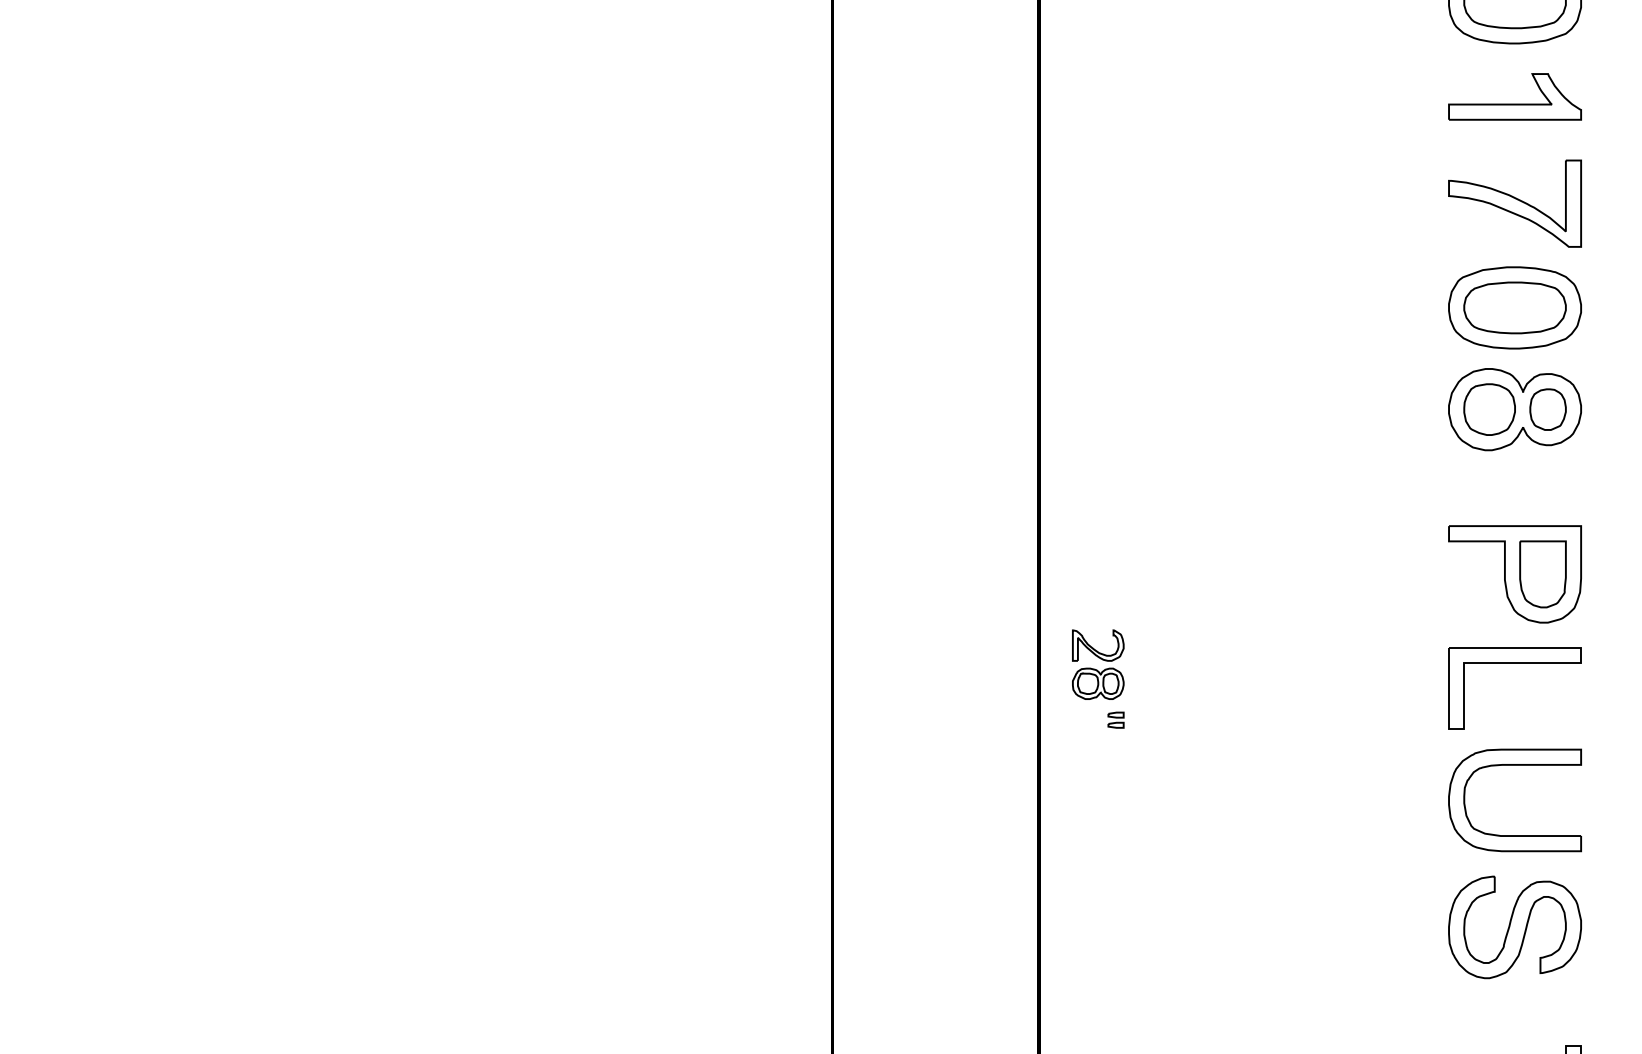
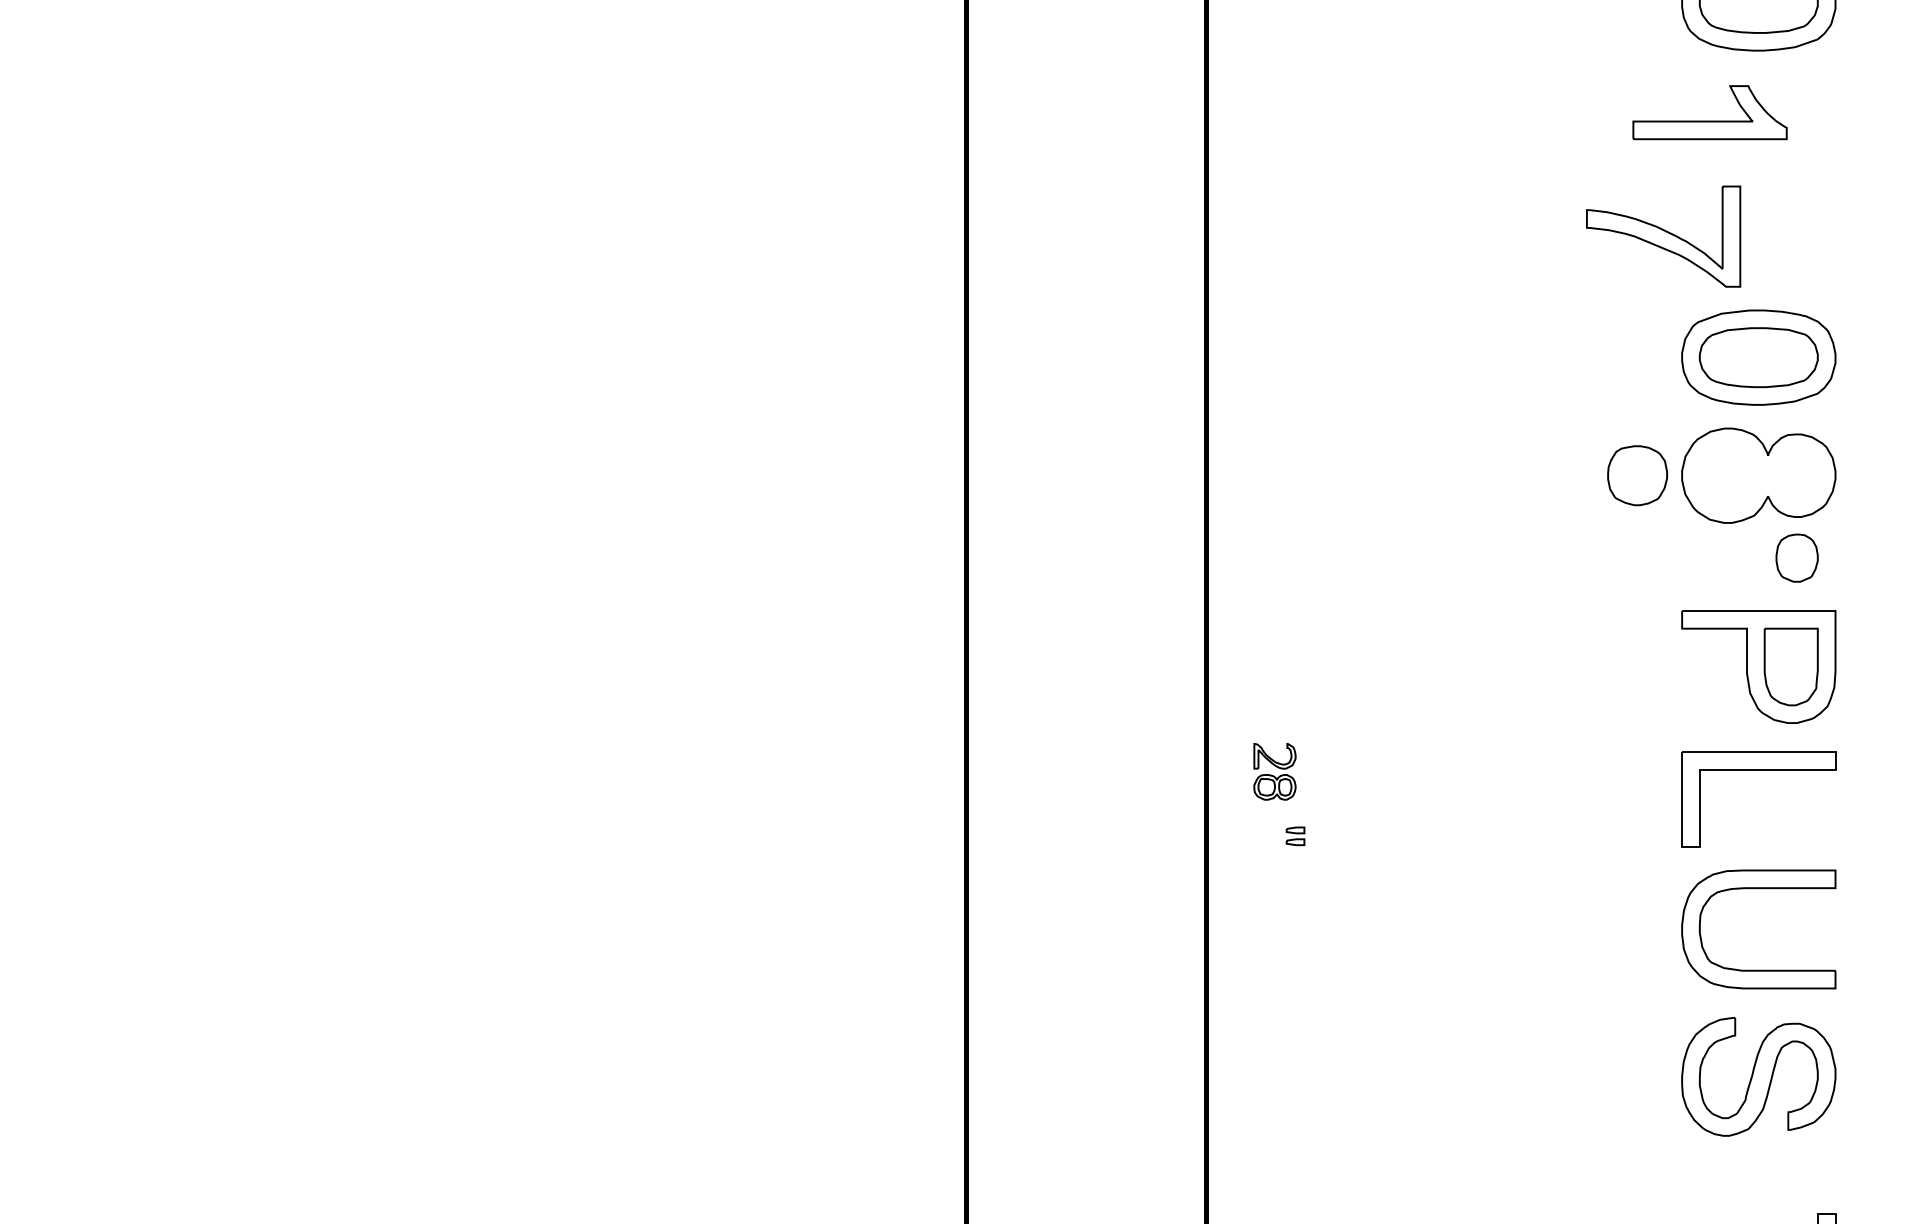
part: (1514, 103) -> (1709, 120), moved
part: (1514, 203) -> (1662, 236), moved
part: (1489, 409) -> (1637, 475), moved
part: (1547, 409) -> (1796, 558), moved
part: (1098, 664) -> (1275, 771), size x0.7

